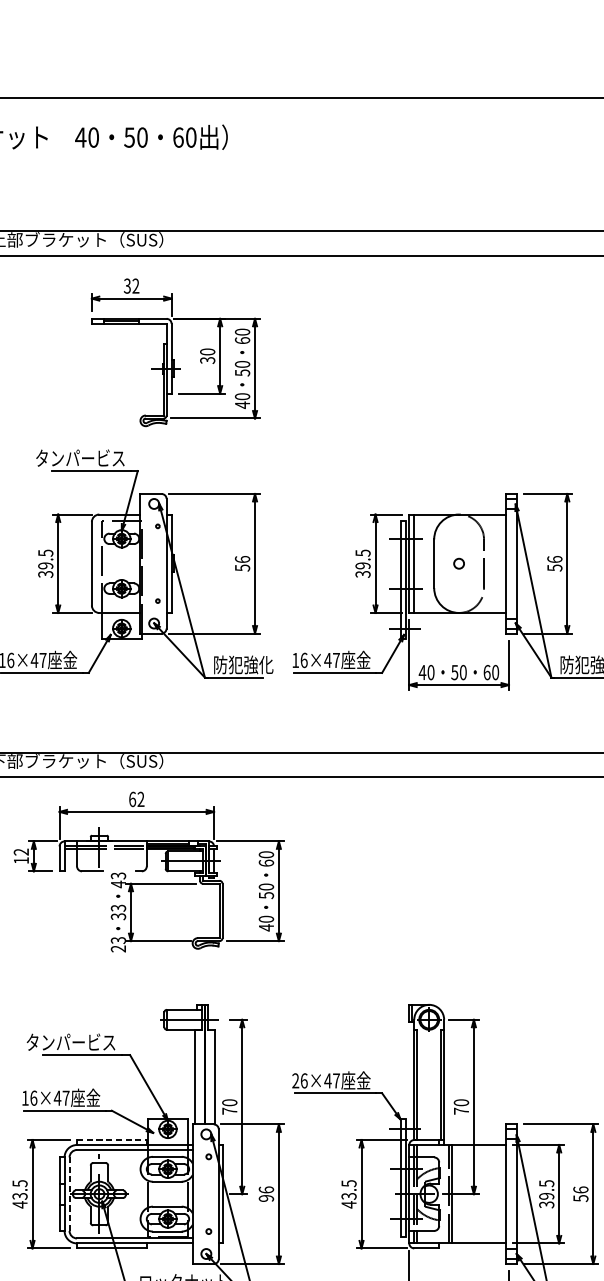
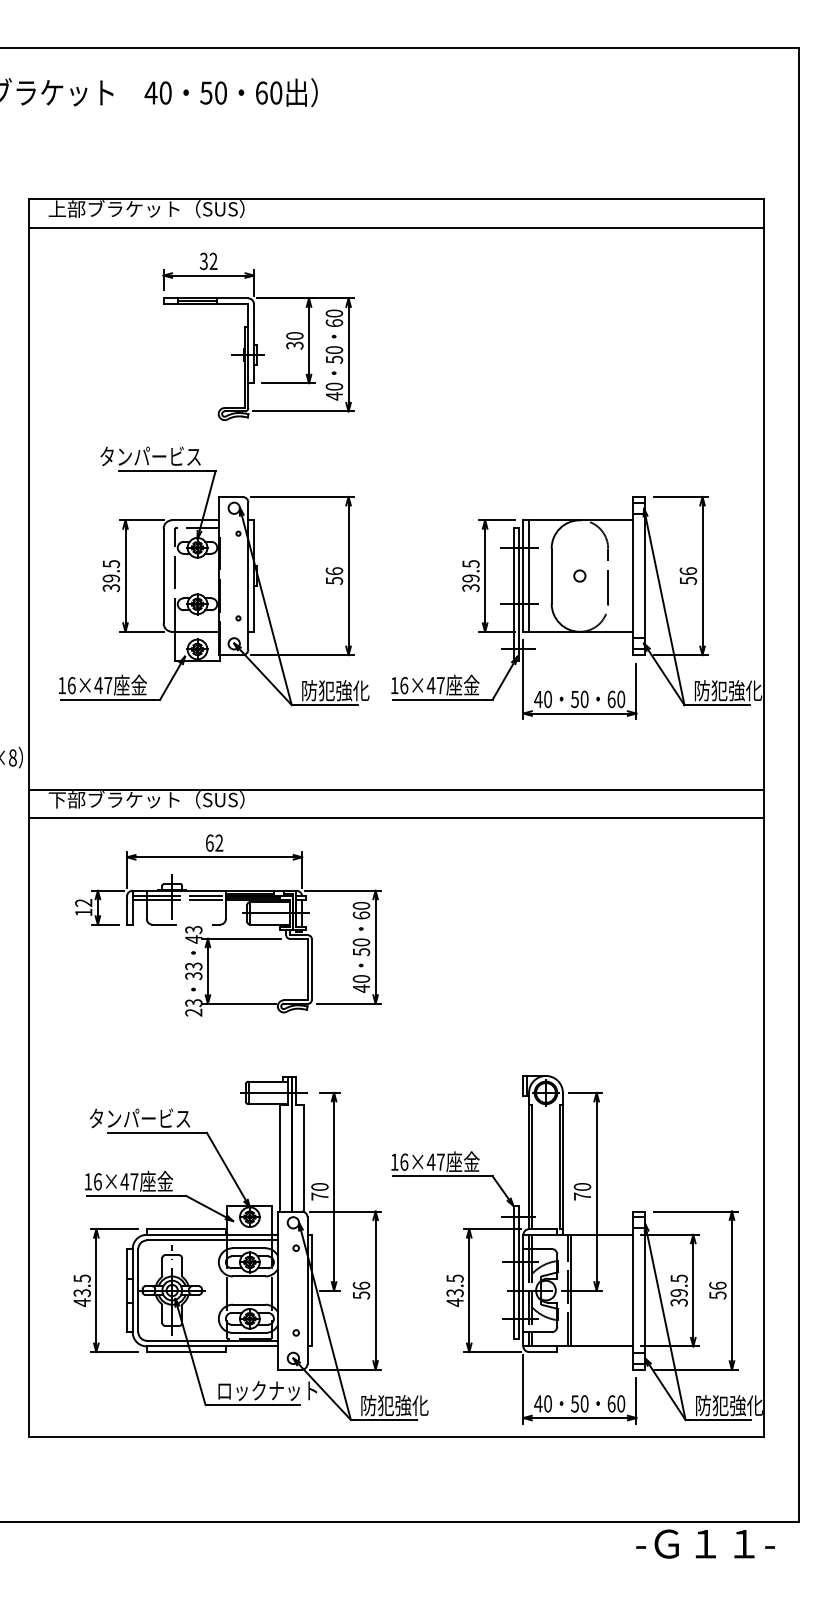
text: (295, 1080) -> (394, 1161), 26×47 -> 16×47
line: (112, 1140) -> (186, 1229), dashed -> solid
line: (69, 1194) -> (138, 1290), dashed -> solid
text: (265, 1198) -> (360, 1295), 96 -> 56

